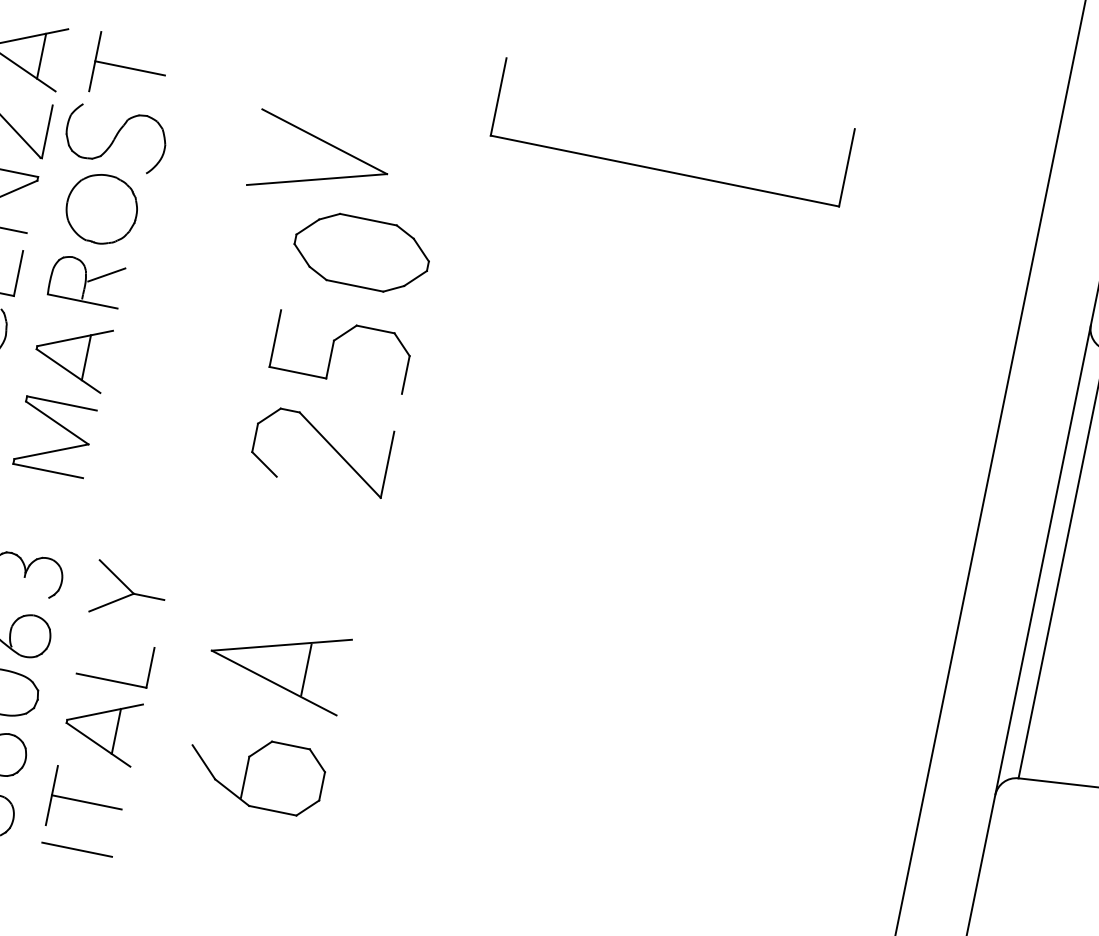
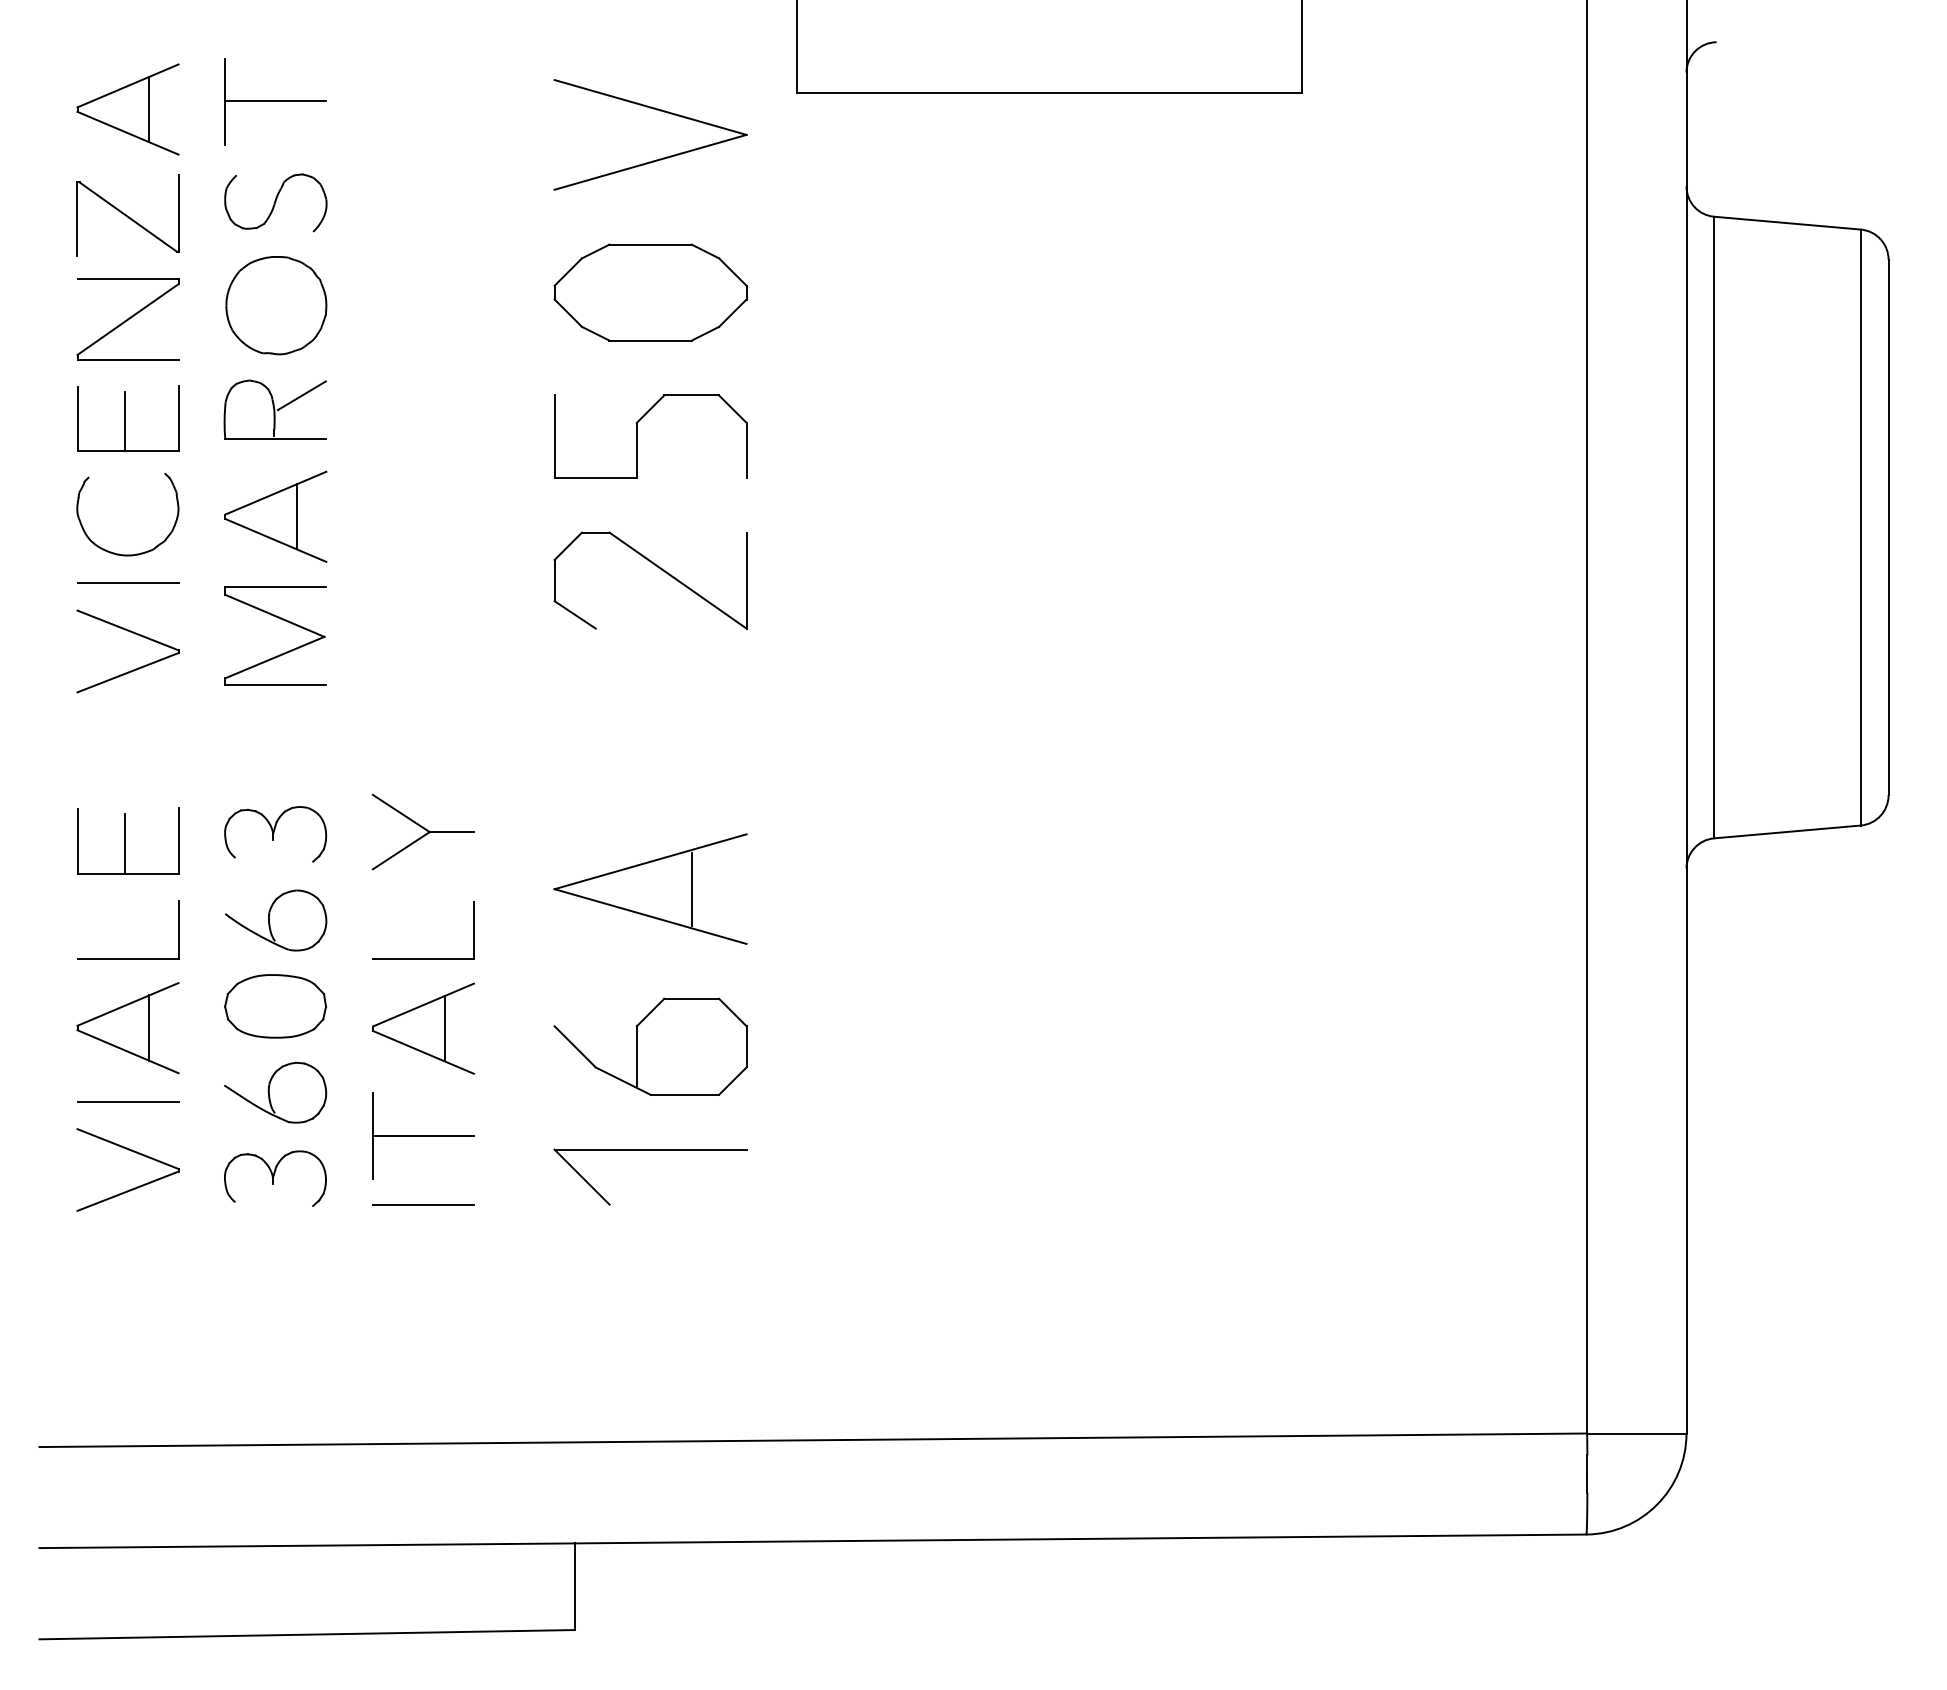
part: (115, 138) -> (275, 202), size x0.71
part: (328, 144) -> (656, 110), moved
part: (241, 844) -> (650, 1150), added

